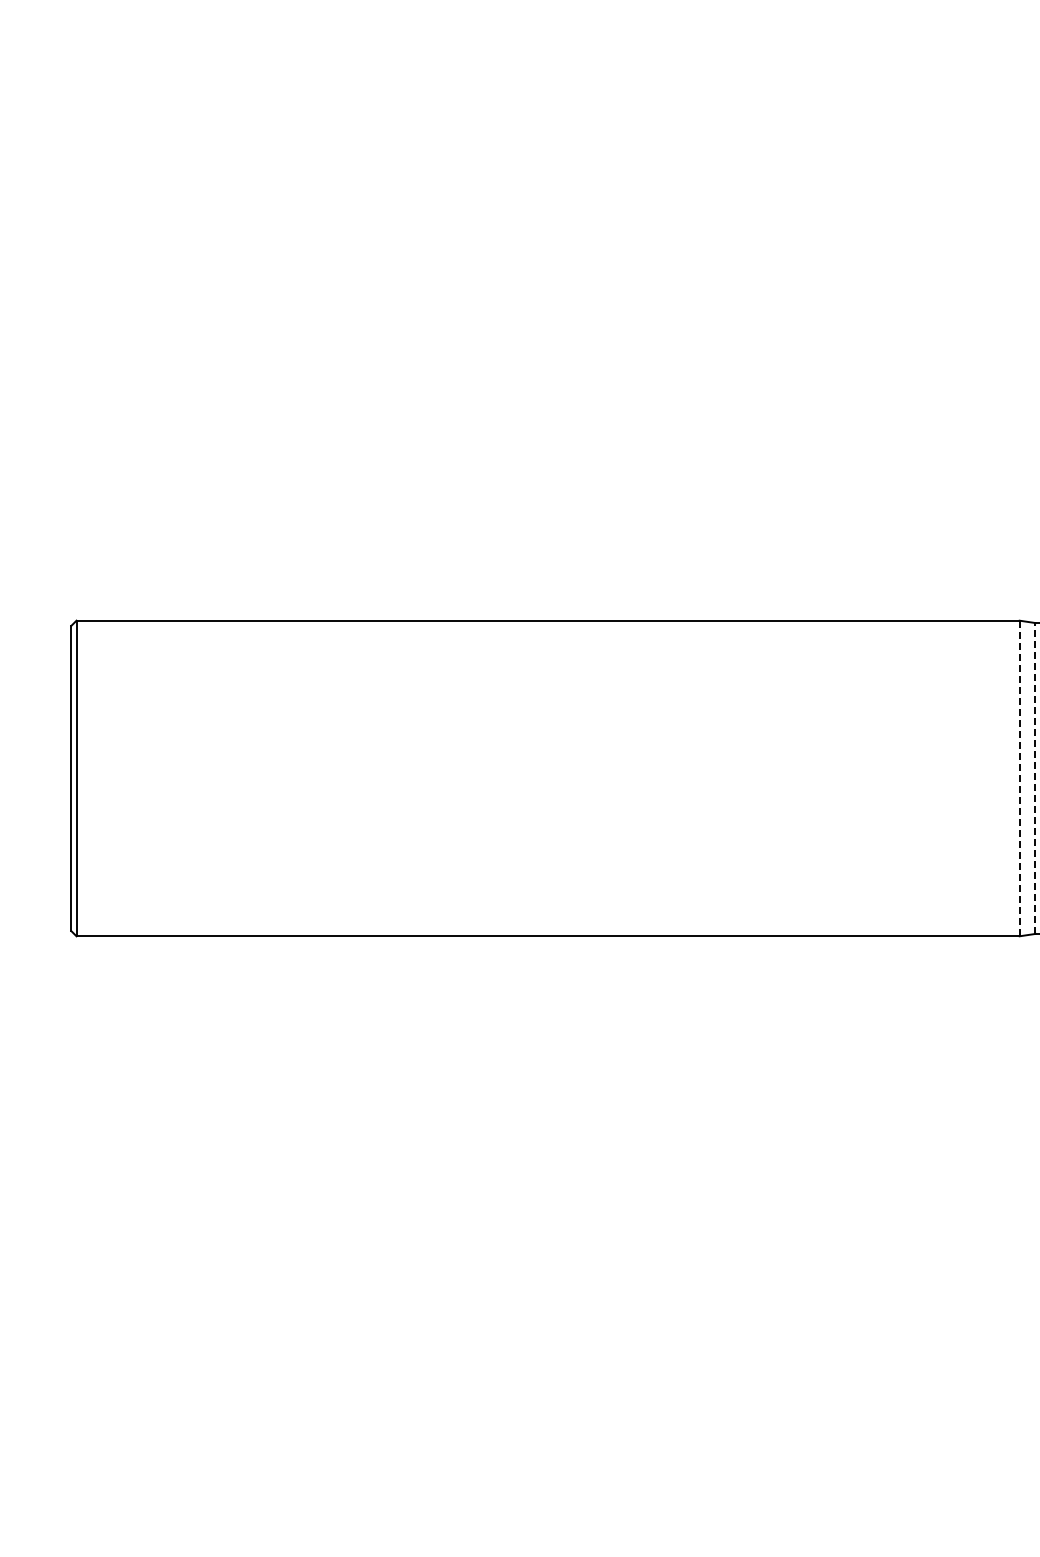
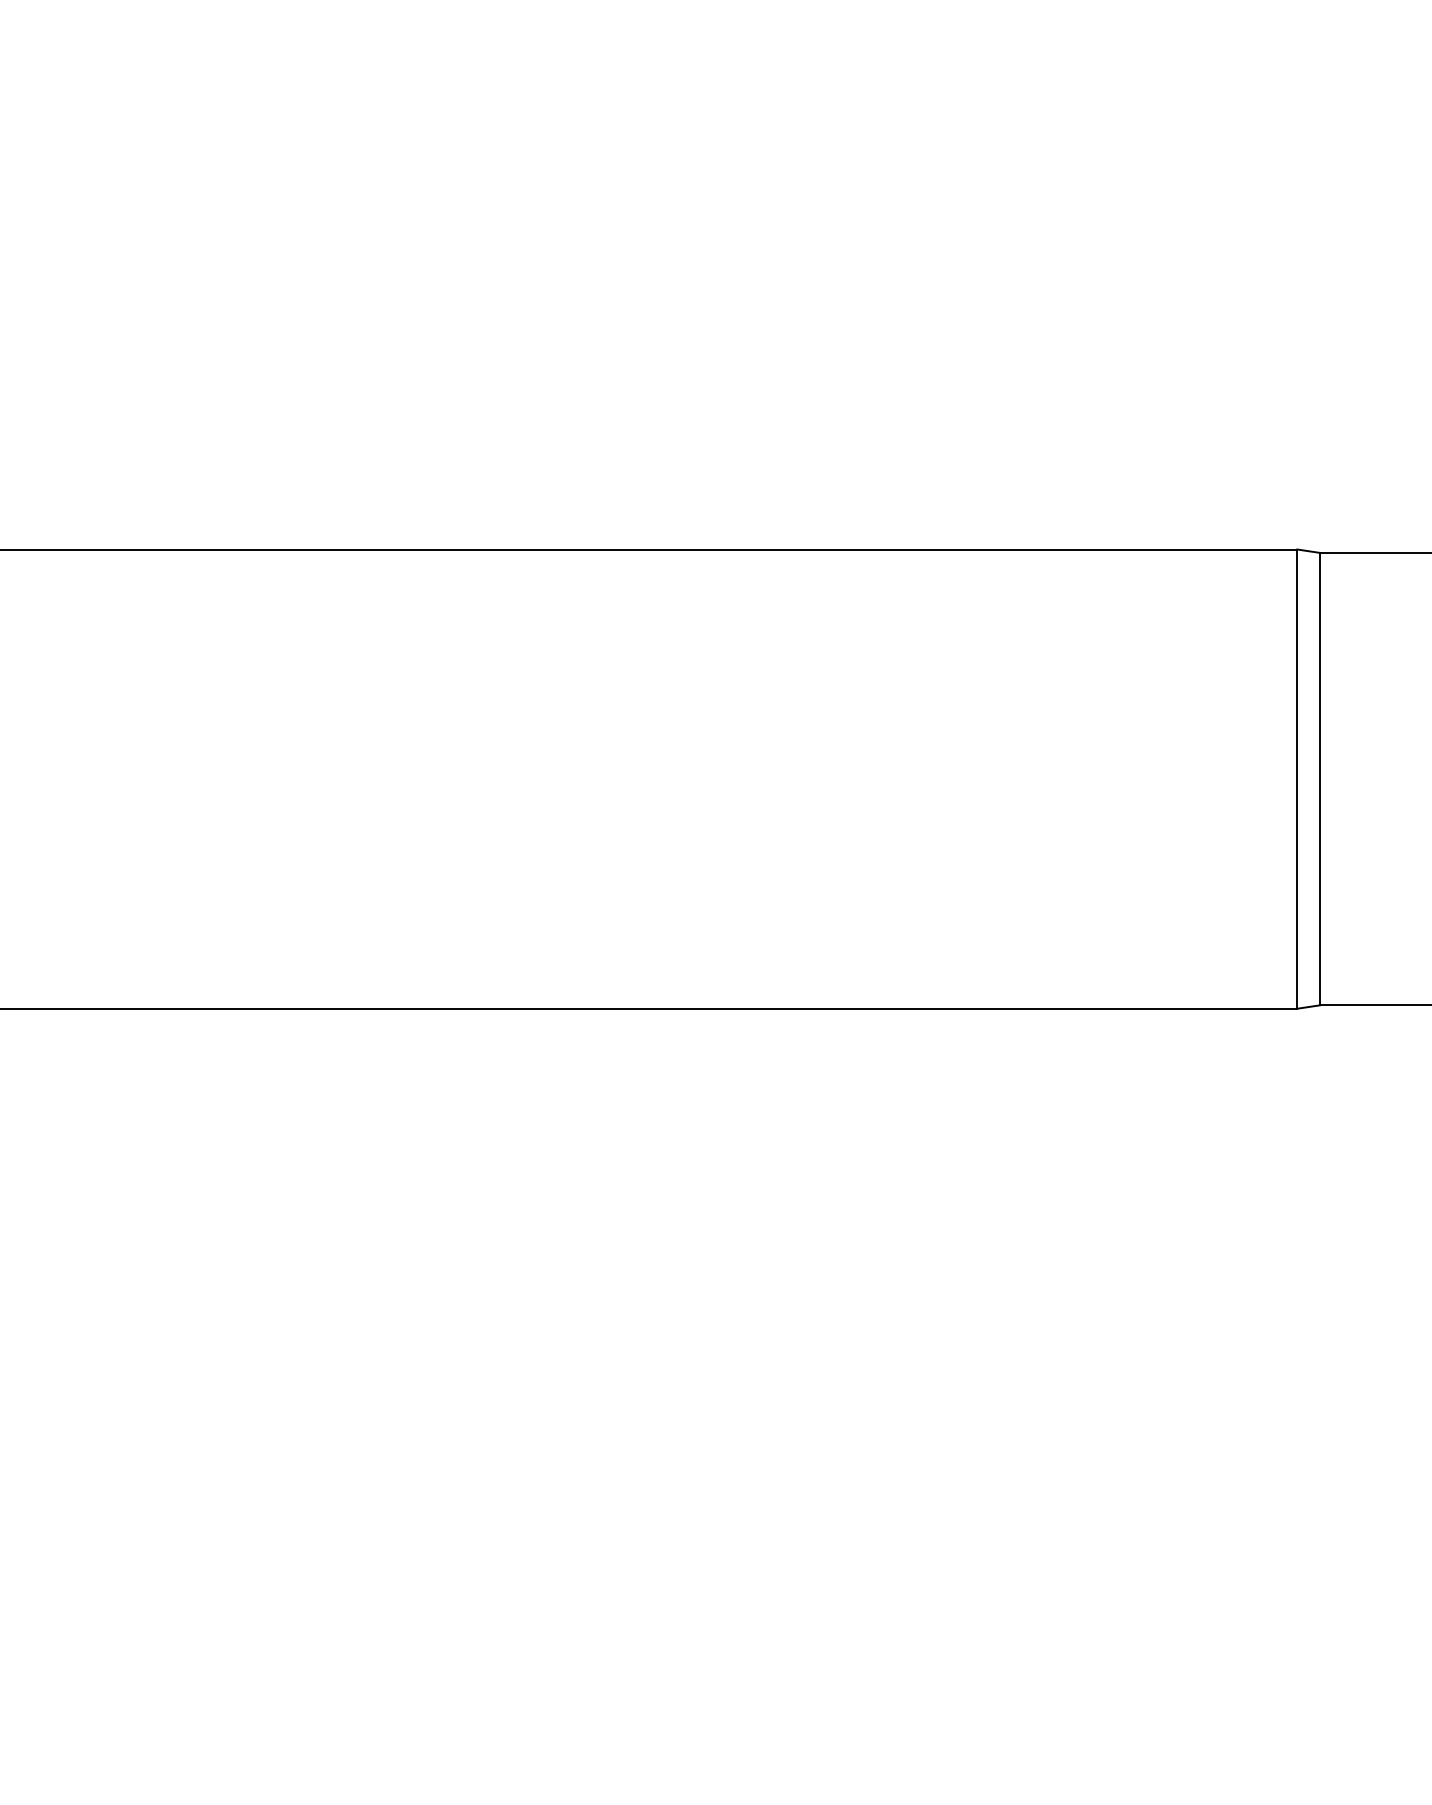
line: (1019, 778) -> (1297, 779), dashed -> solid
line: (1035, 778) -> (1320, 779), dashed -> solid

